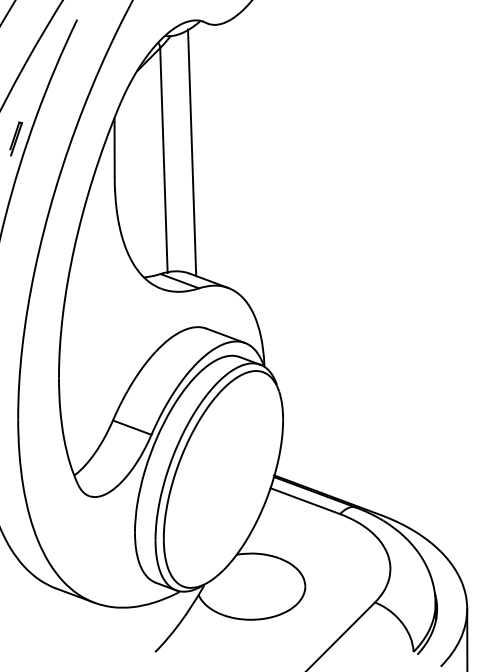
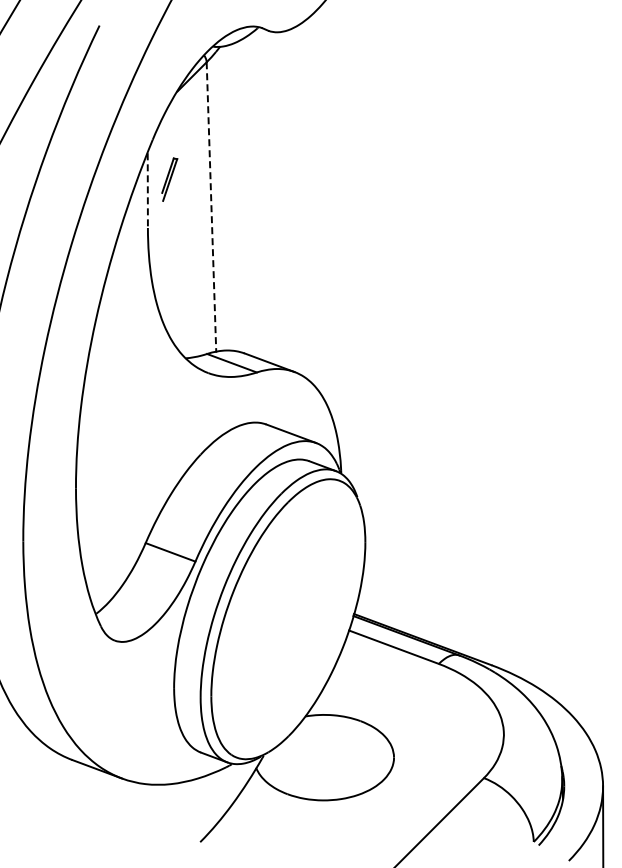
part: (16, 138) -> (169, 179), moved
line: (114, 148) -> (147, 191), solid -> dashed
line: (191, 152) -> (247, 197), removed
line: (163, 161) -> (211, 208), solid -> dashed

